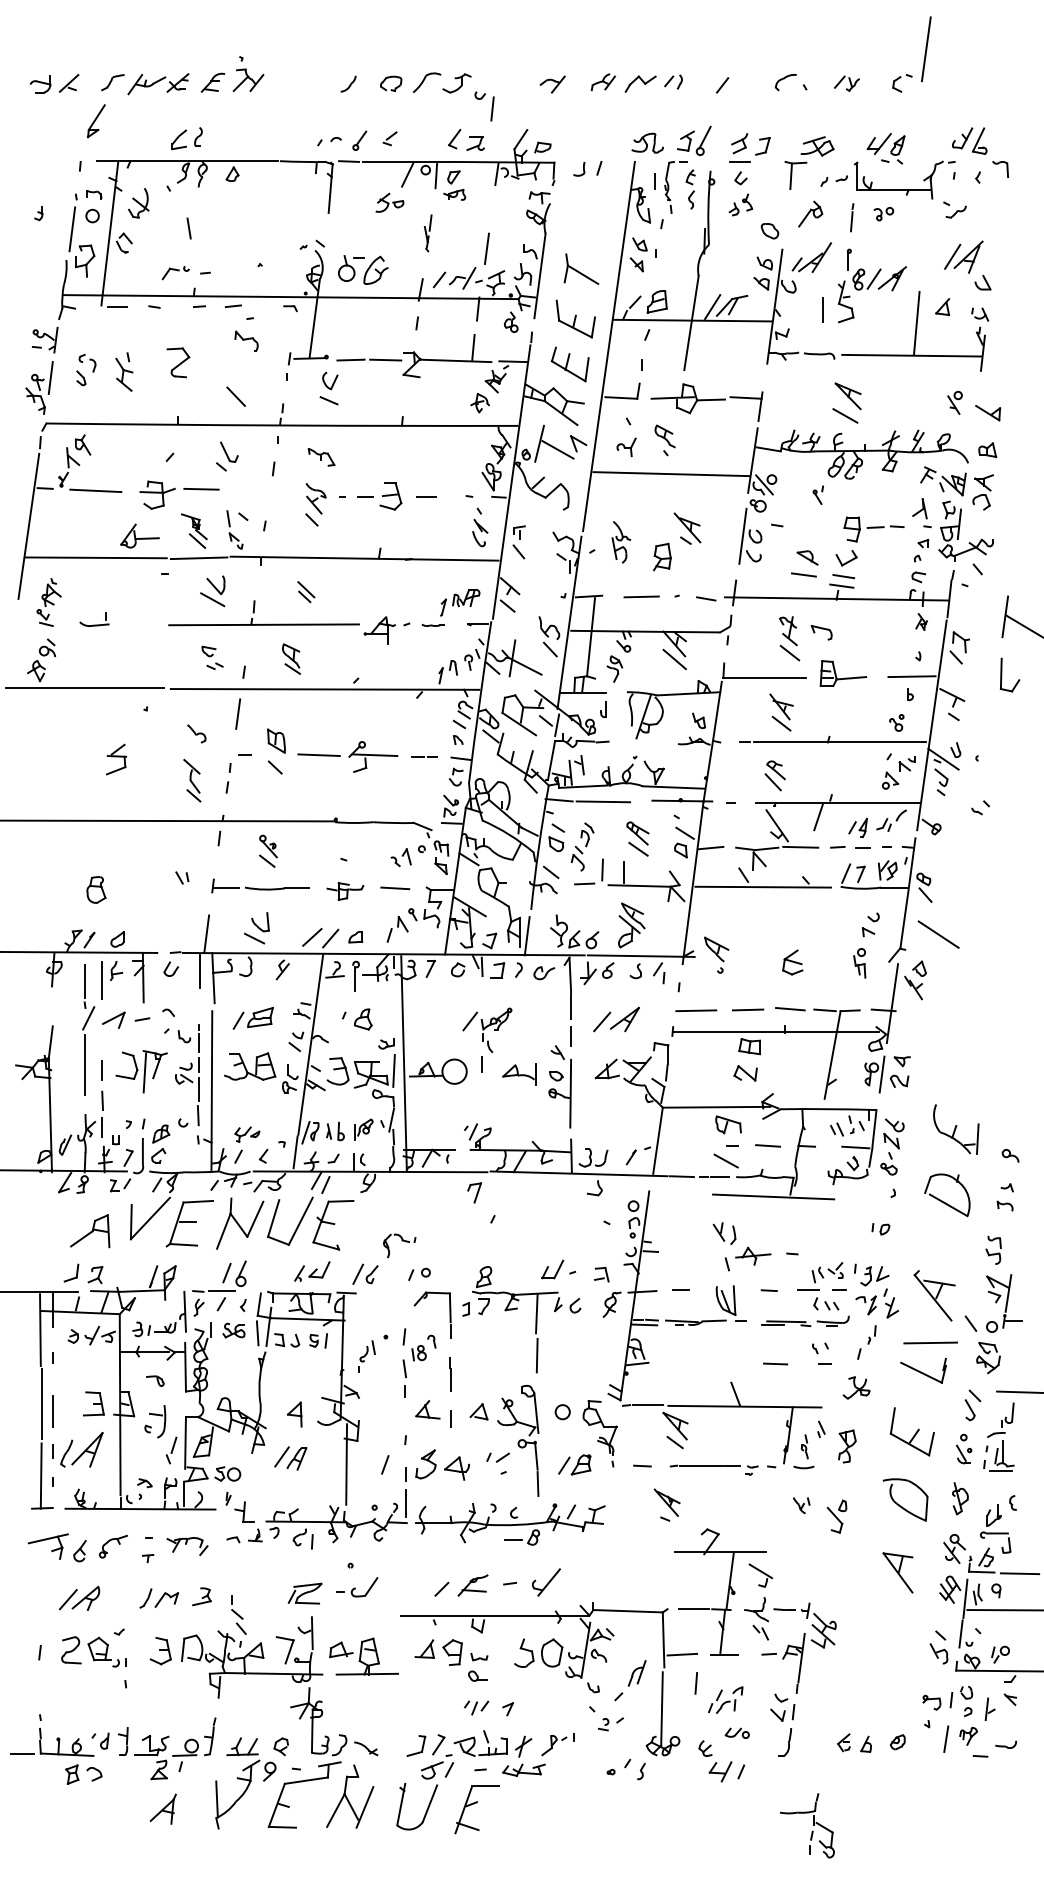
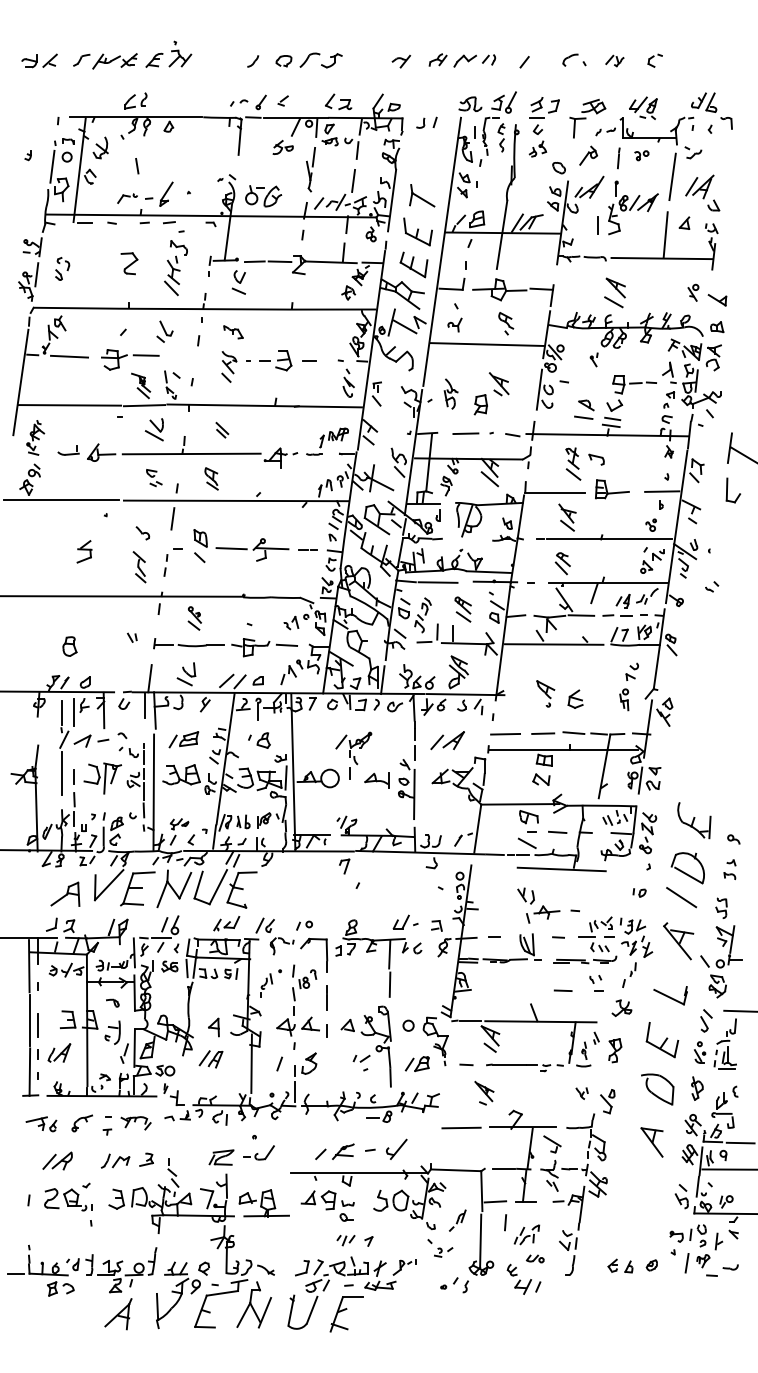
line: (926, 49) -> (672, 177), moved
part: (491, 106) -> (356, 148), moved
part: (96, 121) -> (166, 194), moved
part: (427, 233) -> (310, 169), size x1.67
part: (124, 371) -> (173, 270), moved
part: (664, 440) -> (505, 323), moved
part: (139, 535) -> (101, 452), moved
part: (345, 891) -> (250, 647), size x1.43
line: (938, 934) -> (681, 897), moved
part: (716, 954) -> (545, 693), moved
part: (399, 1245) -> (282, 946), moved
line: (930, 1342) -> (461, 1127), moved
part: (81, 1449) -> (59, 1052), size x0.71
part: (456, 1468) -> (285, 1027), moved
part: (56, 1547) -> (40, 1124), size x0.71
part: (630, 1680) -> (457, 1220), size x0.71
part: (163, 1808) -> (118, 1313), size x1.43
part: (807, 1825) -> (586, 1137), moved

